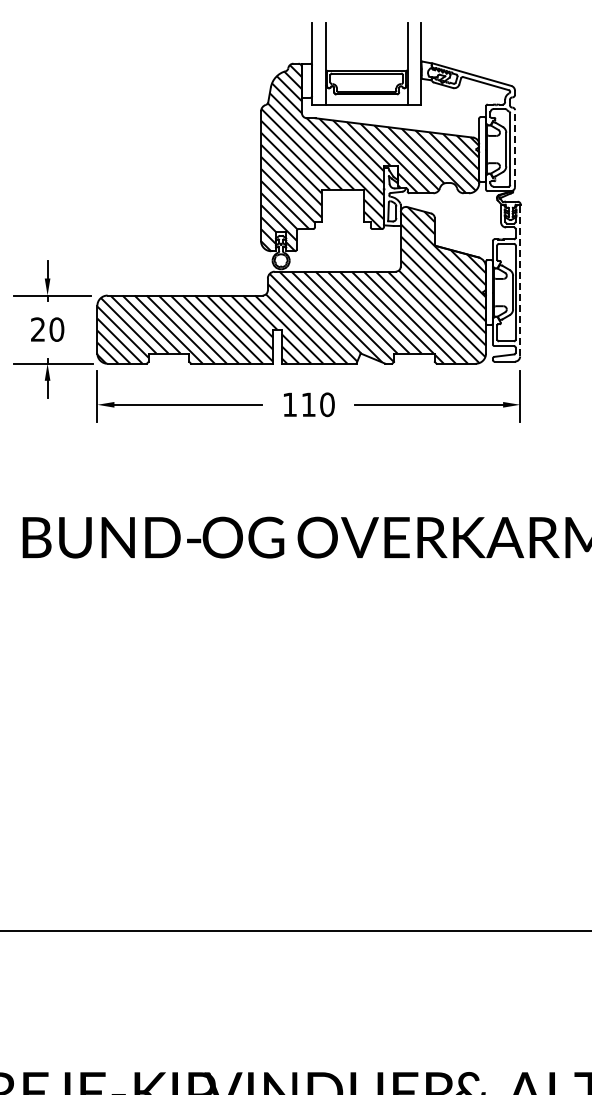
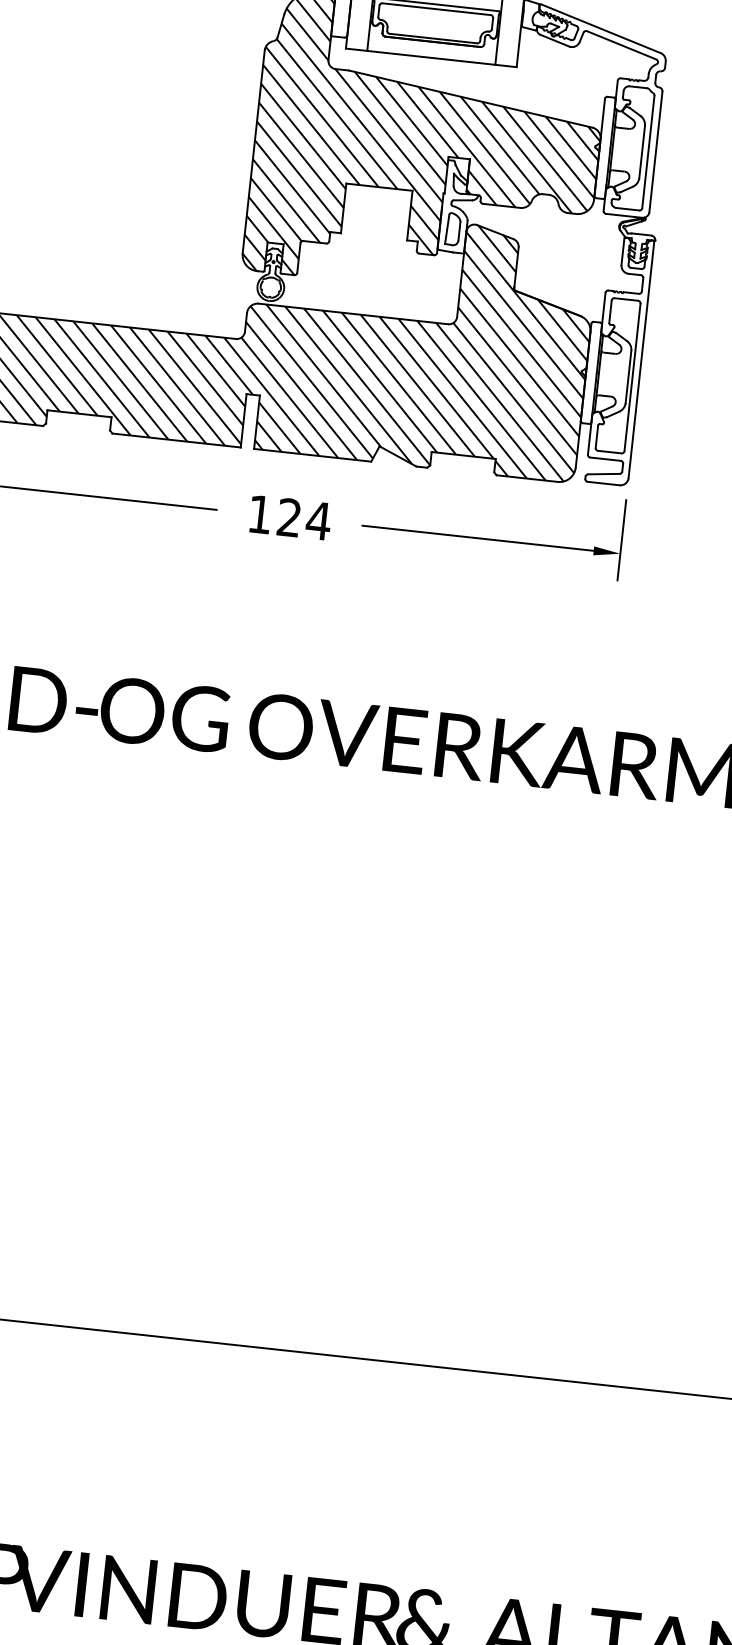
line: (515, 148) -> (656, 151), dashed -> solid
line: (520, 281) -> (641, 360), dashed -> solid
text: (318, 404) -> (304, 518), 110 -> 124

